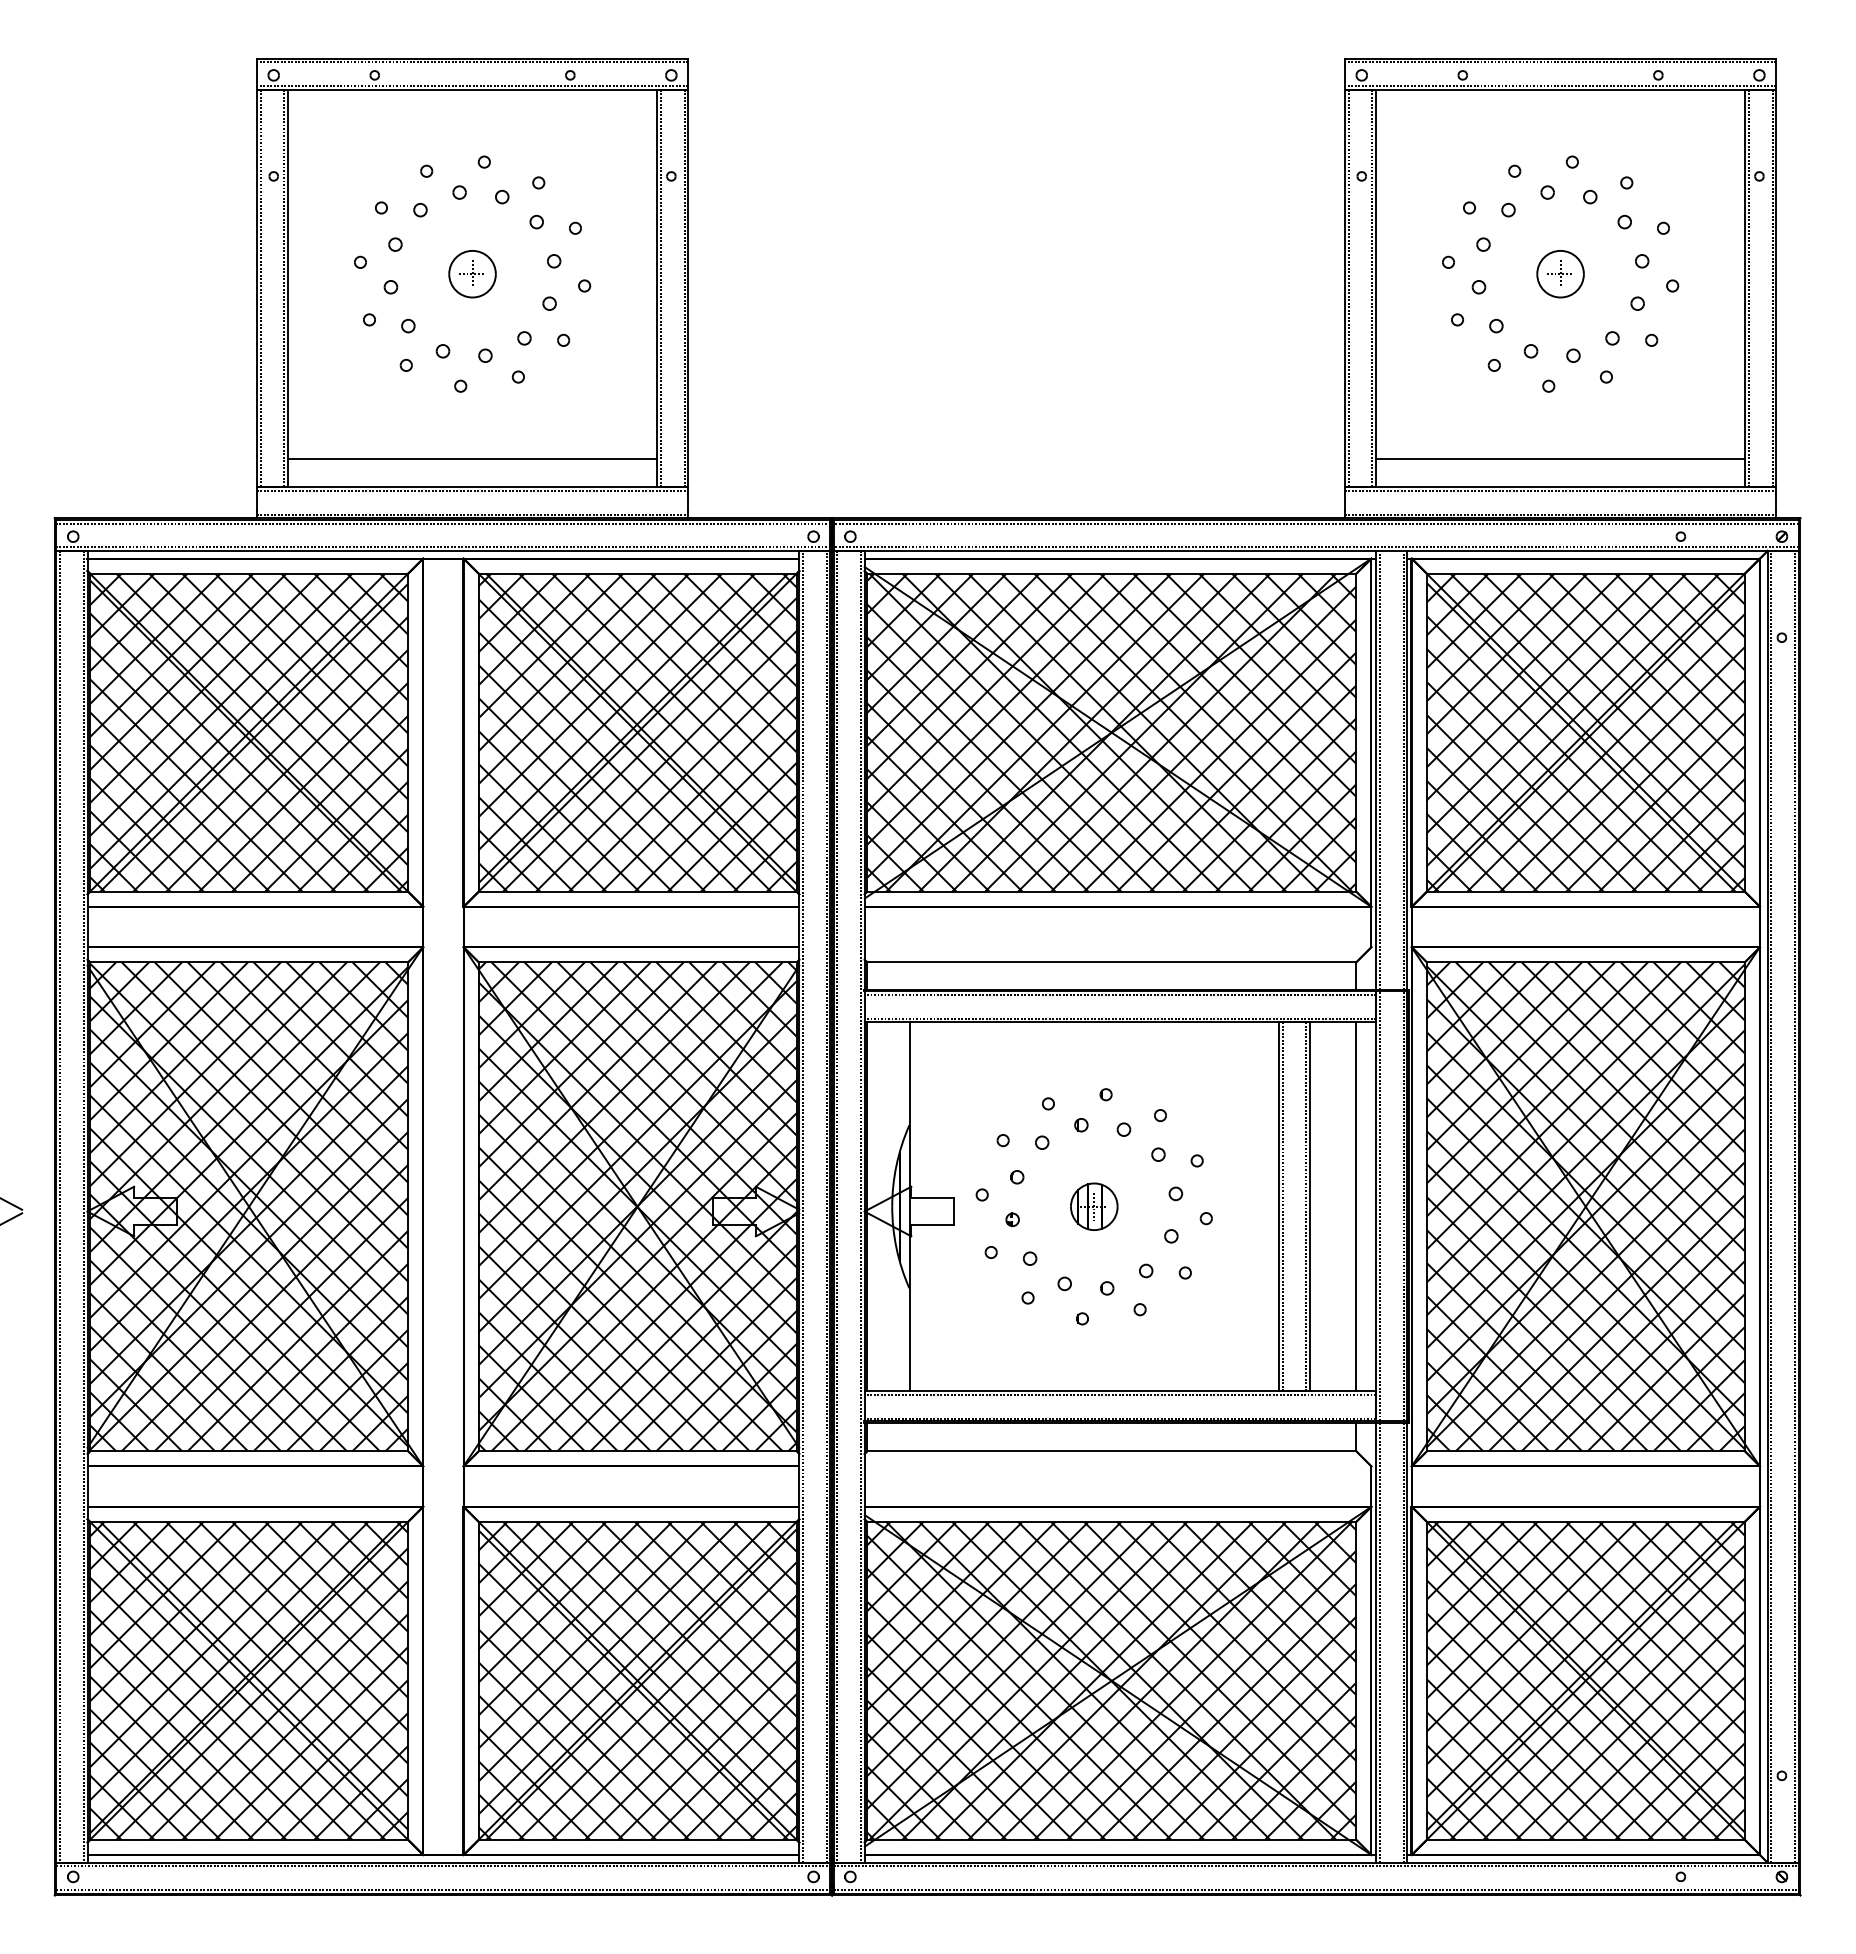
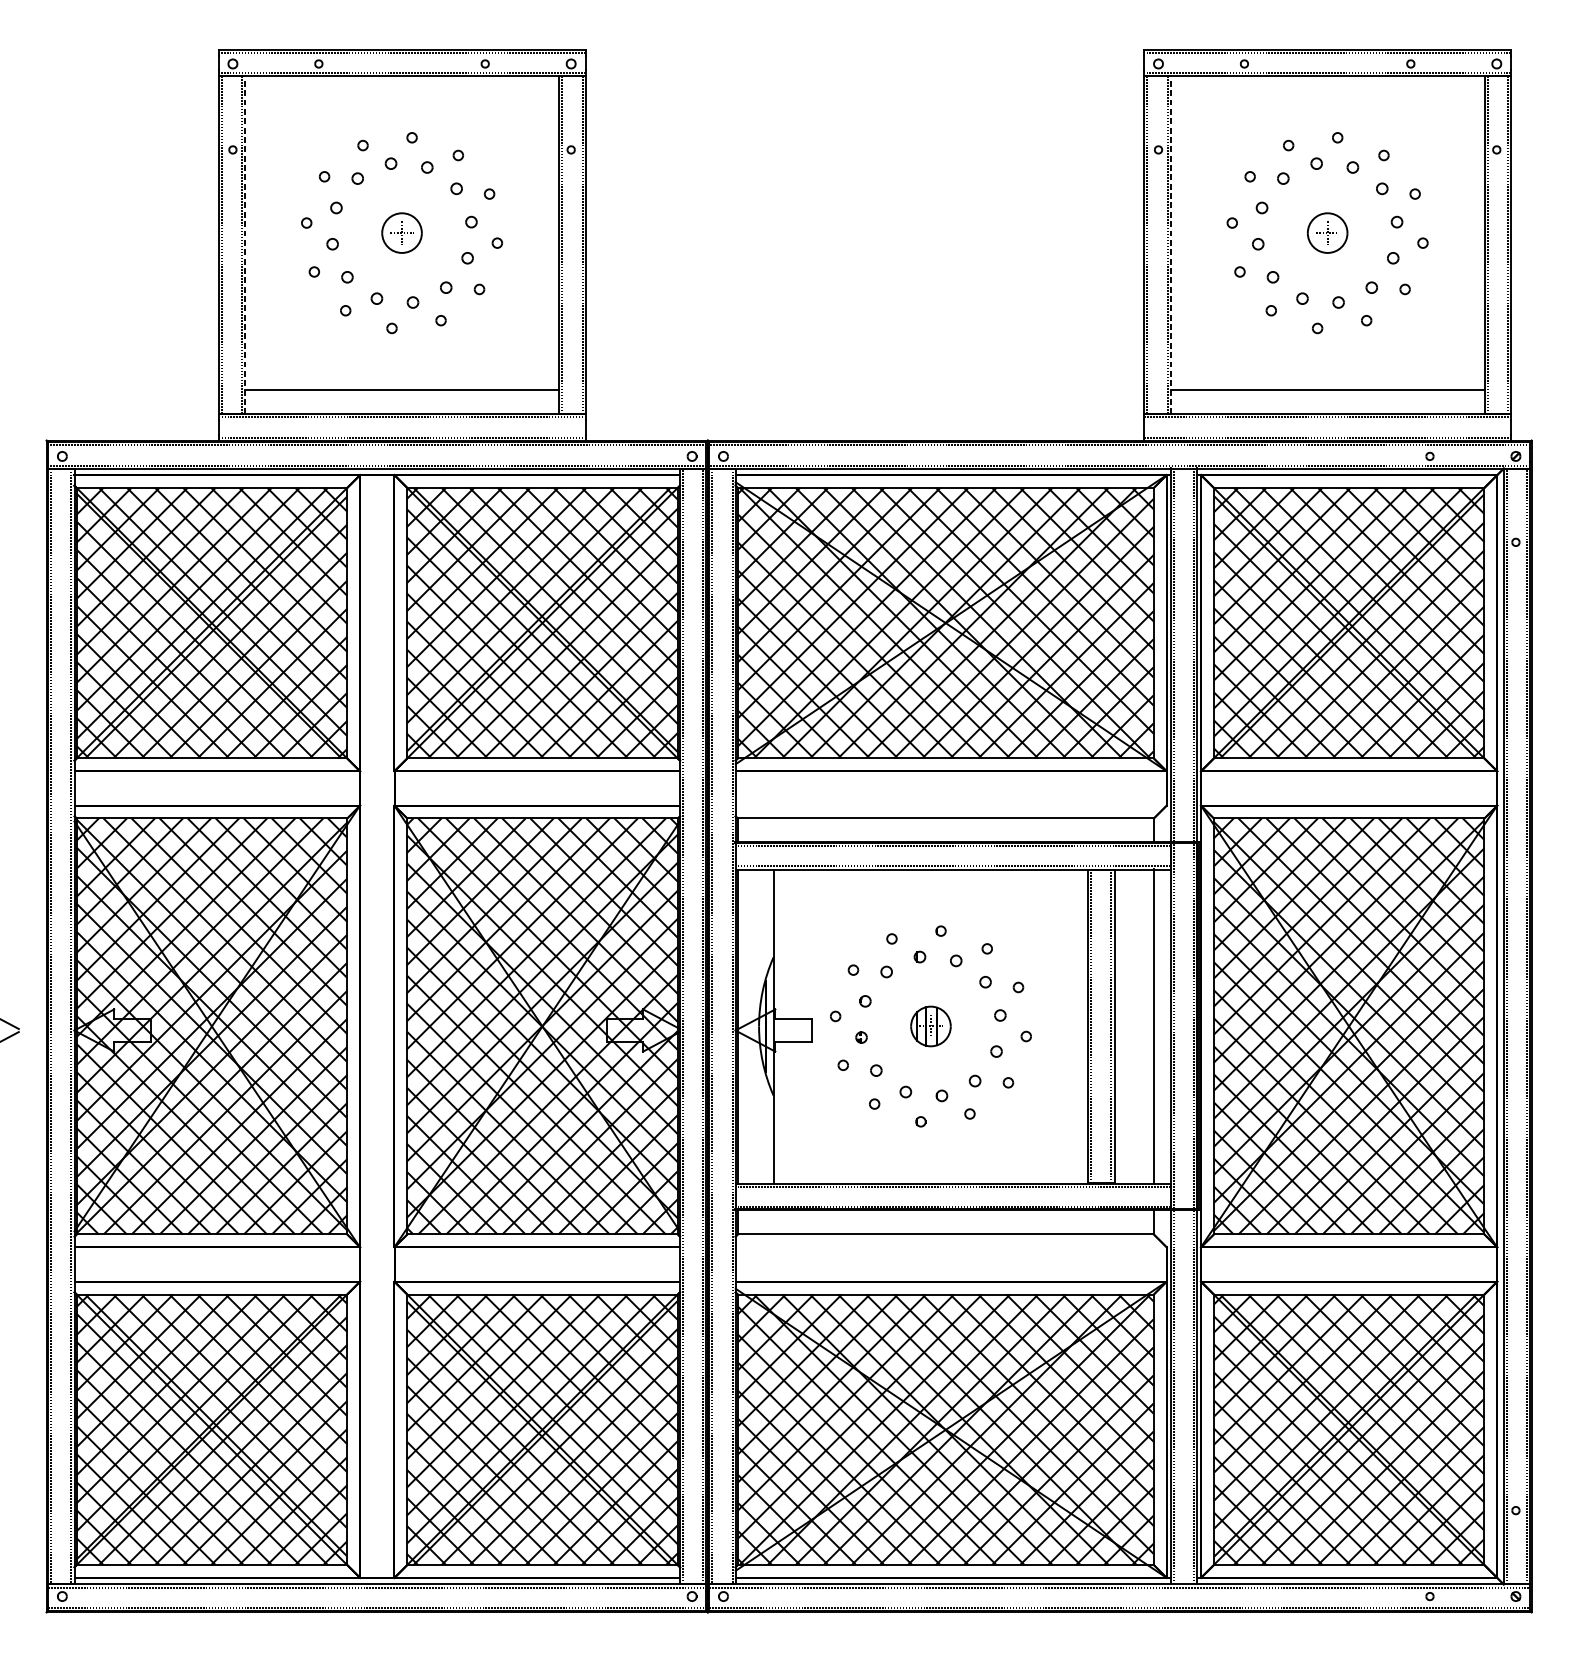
line: (288, 288) -> (245, 245), solid -> dashed
line: (1376, 288) -> (1171, 245), solid -> dashed

